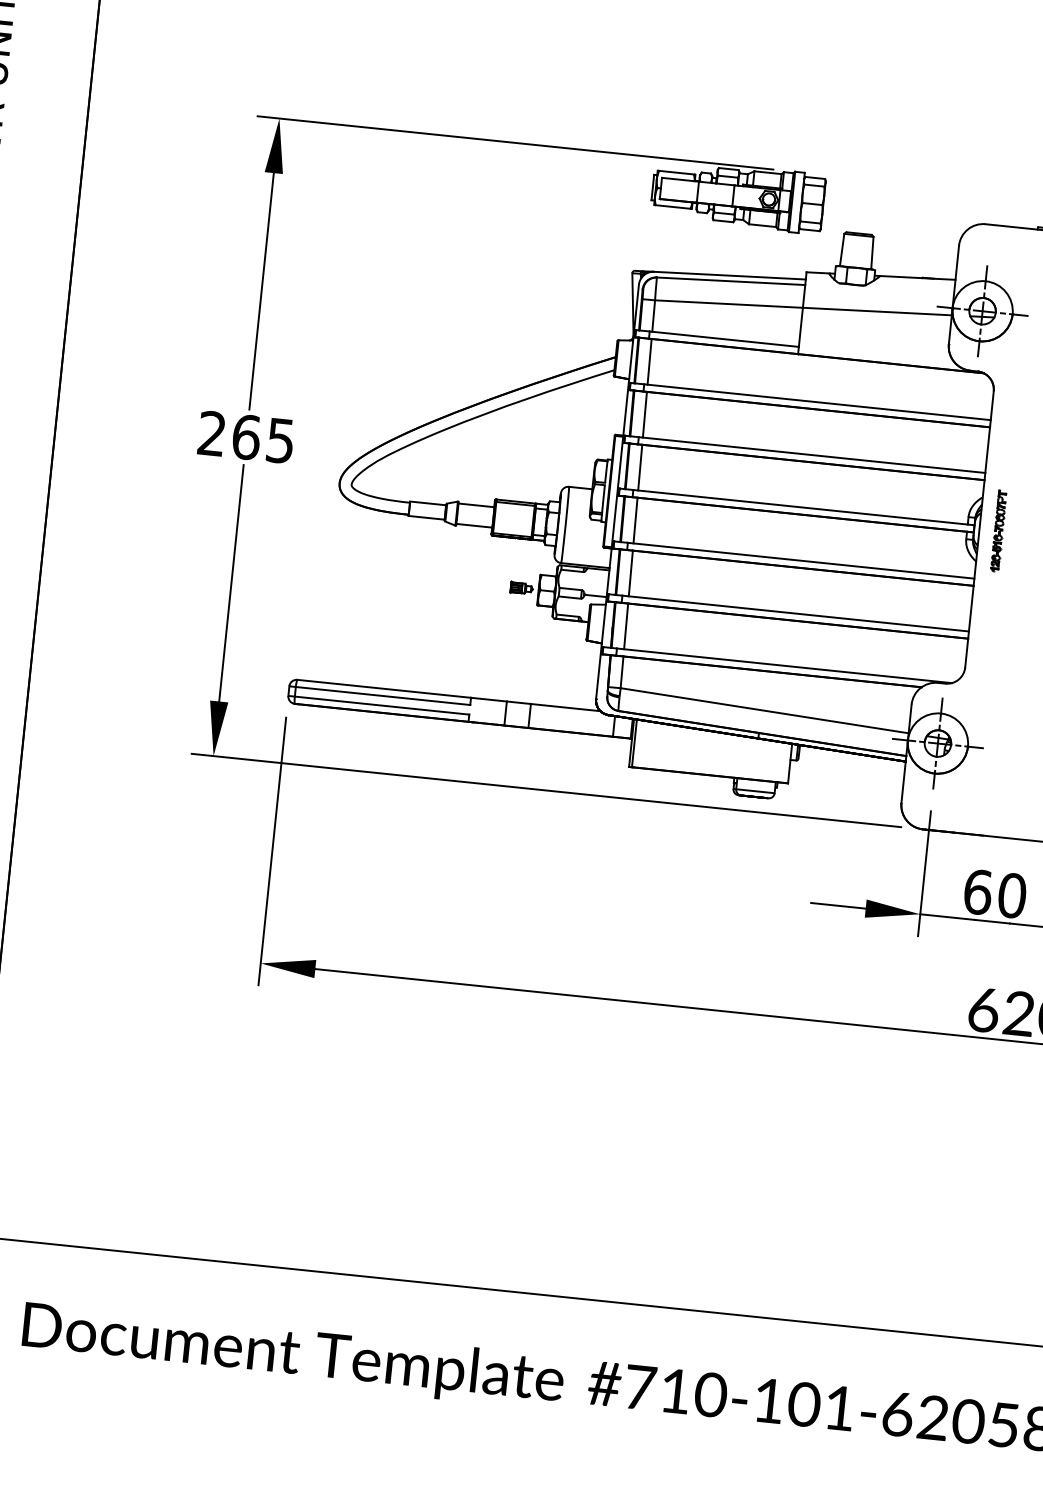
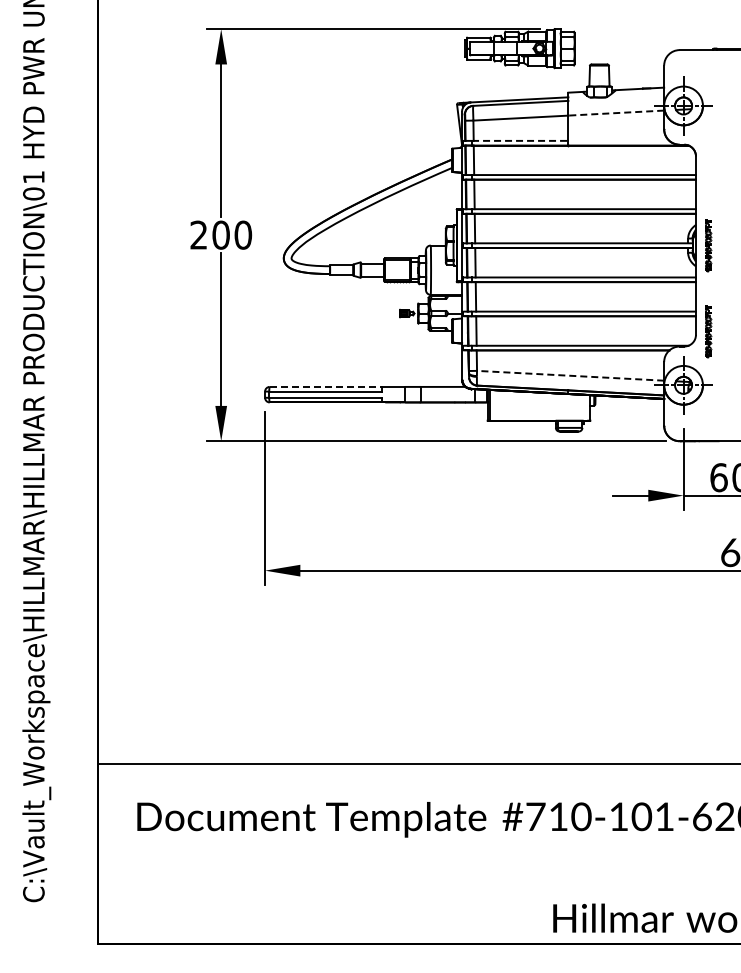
line: (877, 312) -> (616, 113), solid -> dashed
line: (724, 338) -> (520, 140), solid -> dashed
text: (264, 438) -> (232, 234), 265 -> 200
part: (985, 664) -> (708, 331), added
line: (385, 688) -> (326, 386), solid -> dashed
line: (764, 710) -> (570, 375), solid -> dashed

